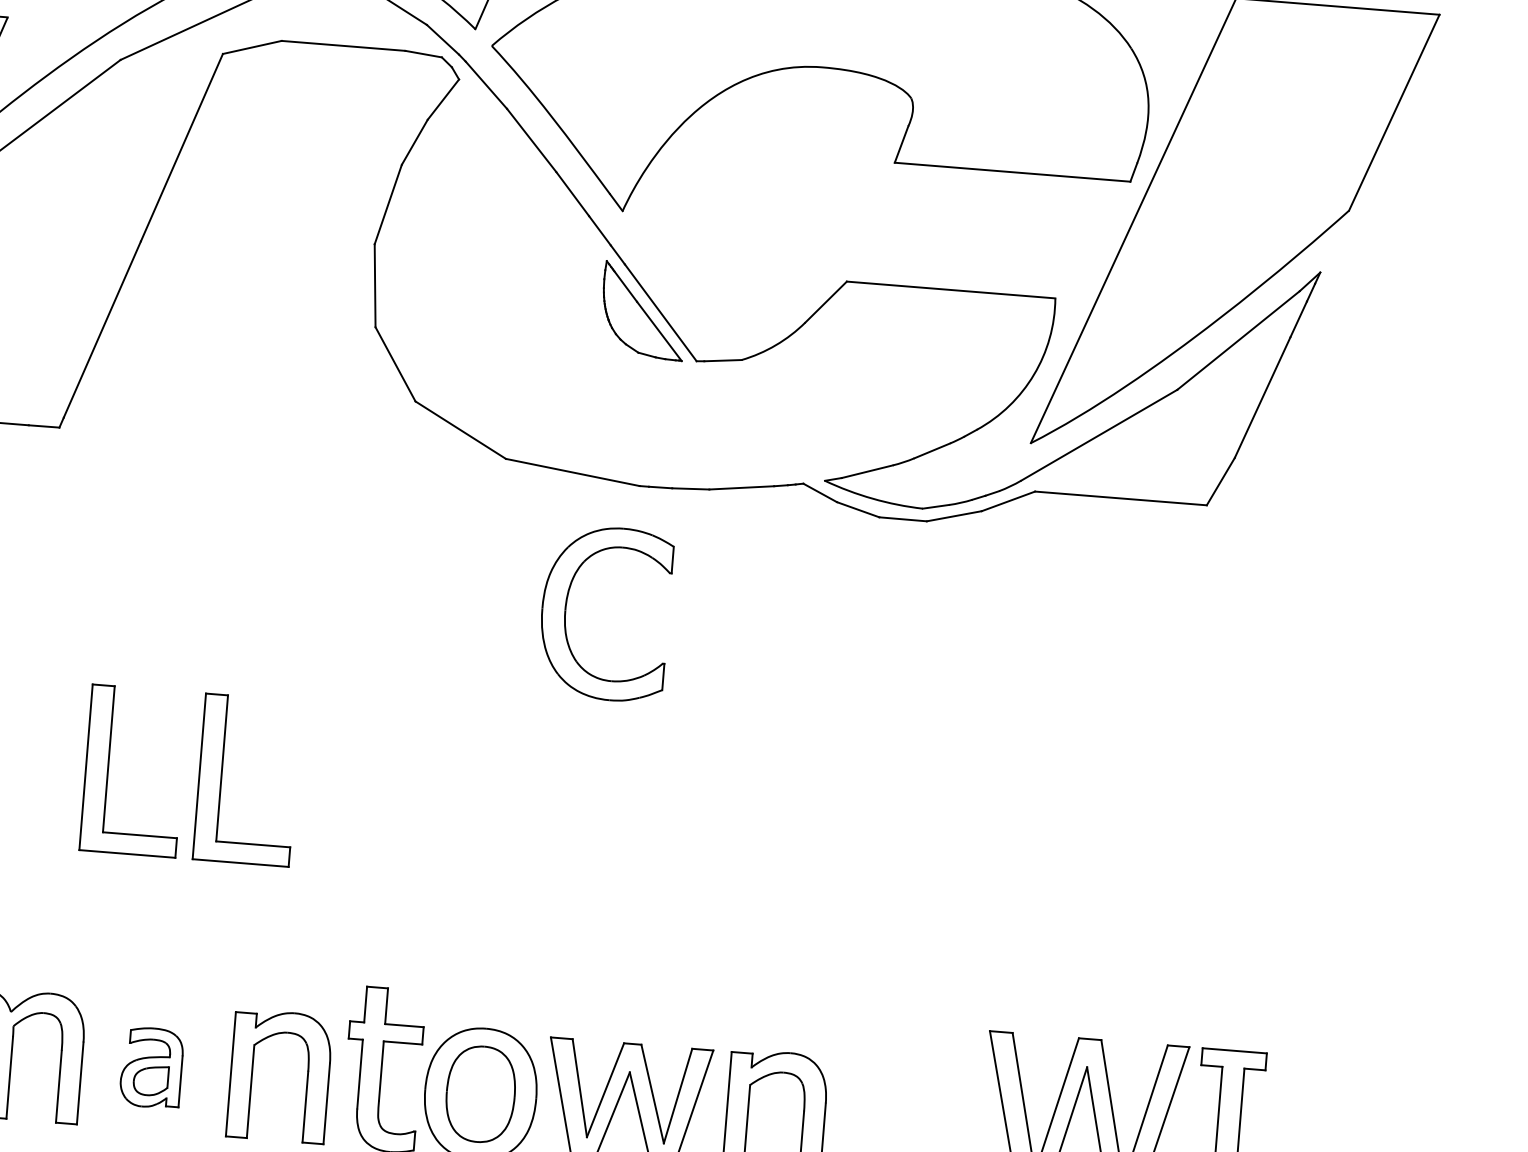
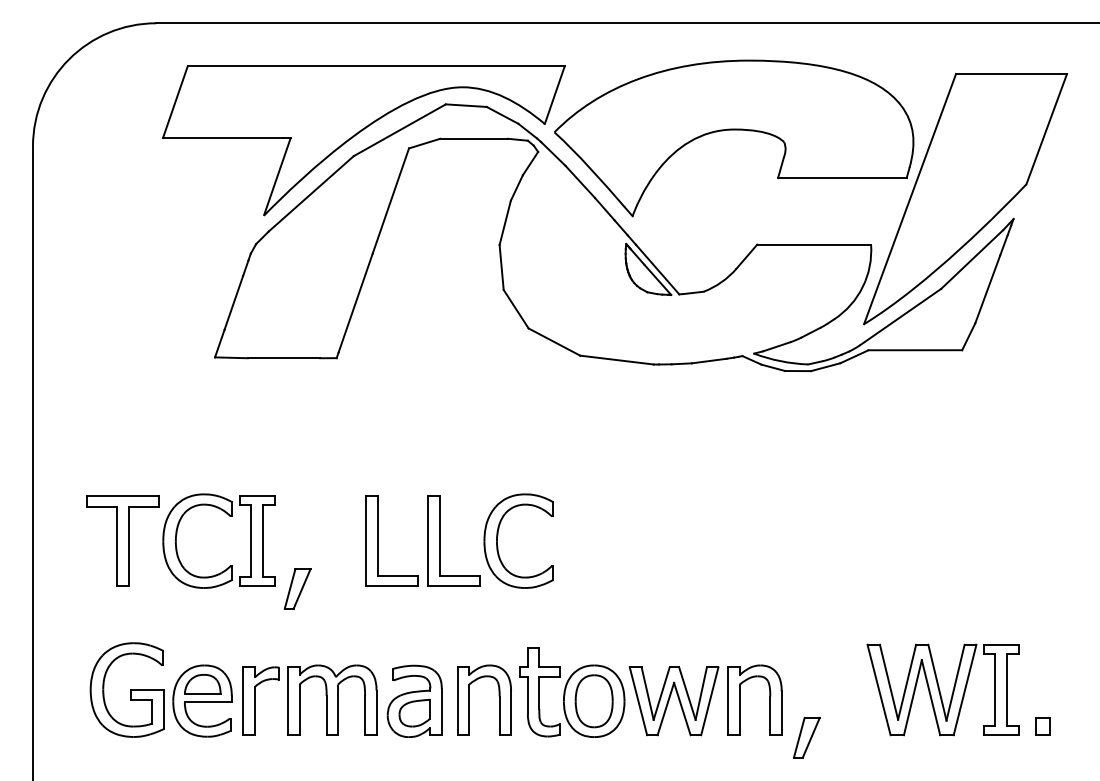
part: (568, 600) -> (498, 535), moved
part: (151, 1066) -> (414, 700), size x1.67

